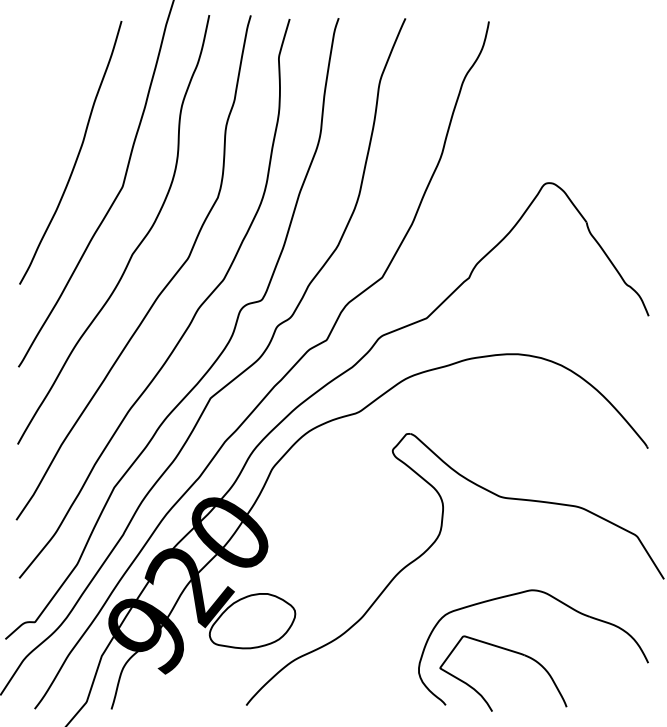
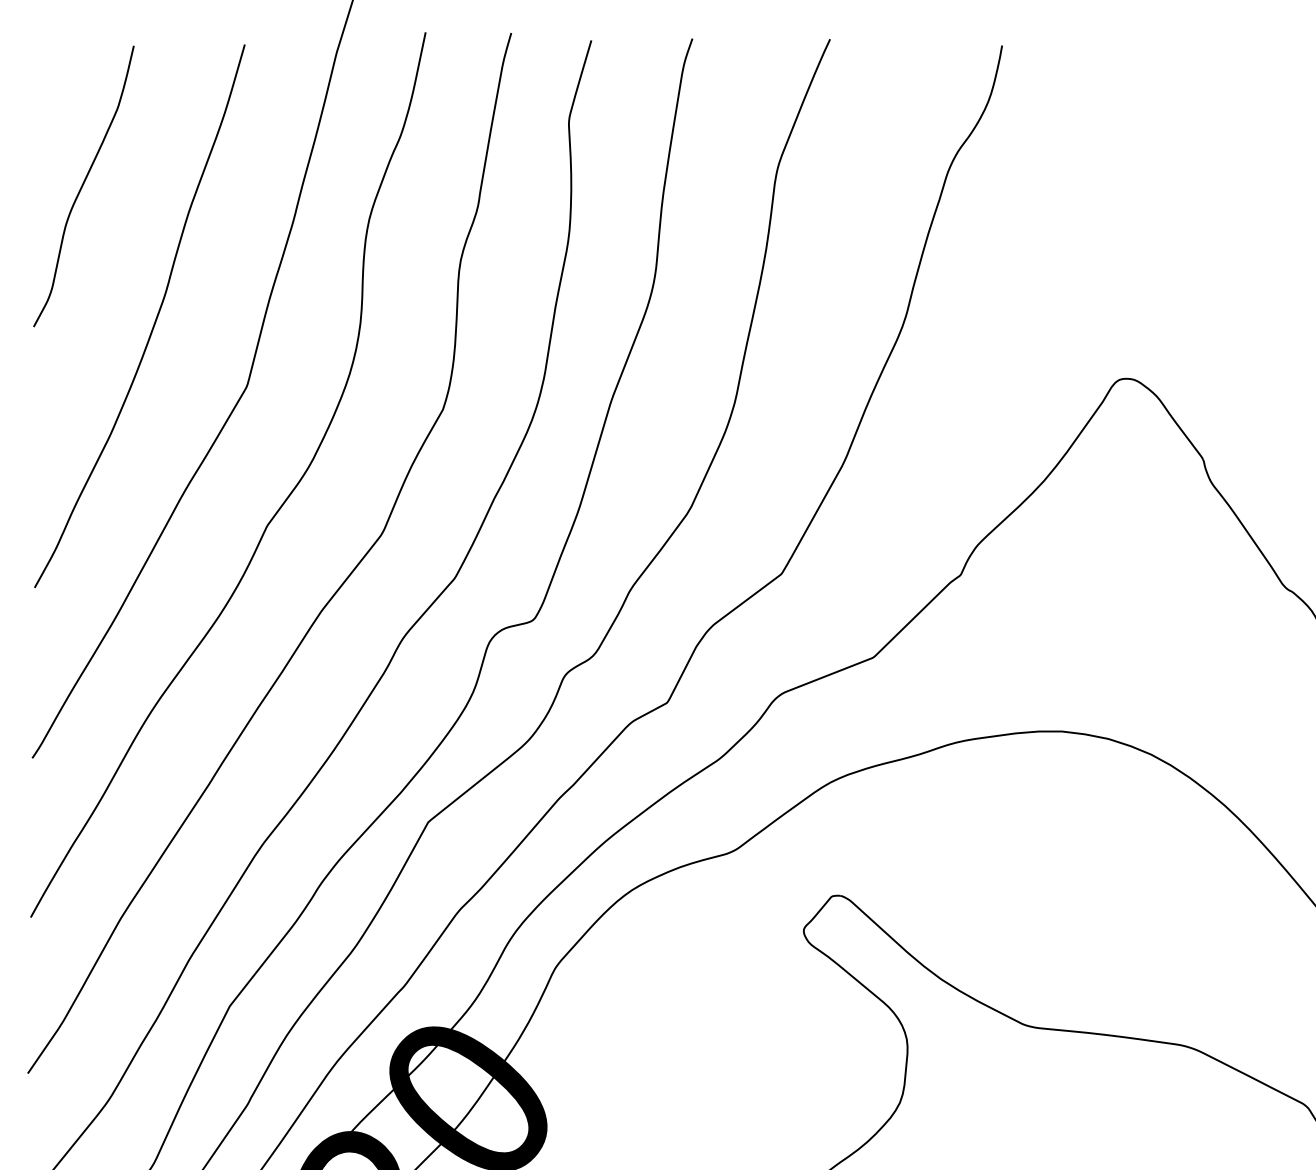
curve: (43, 89) -> (83, 185), added

